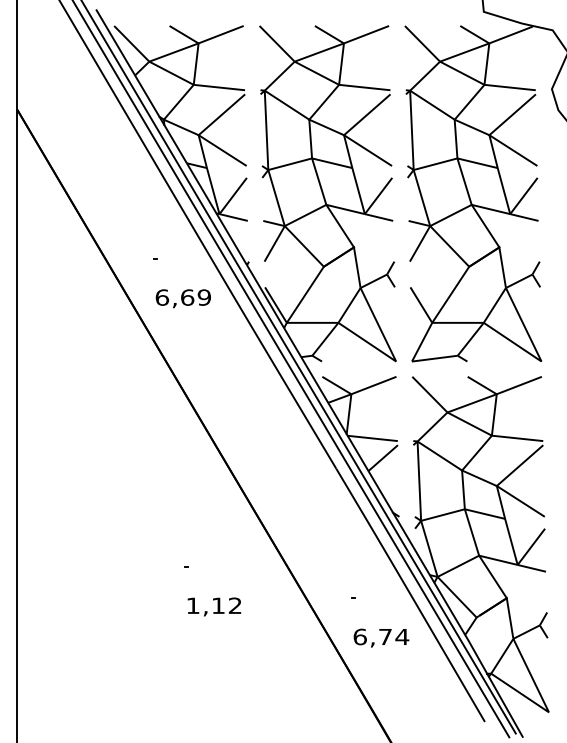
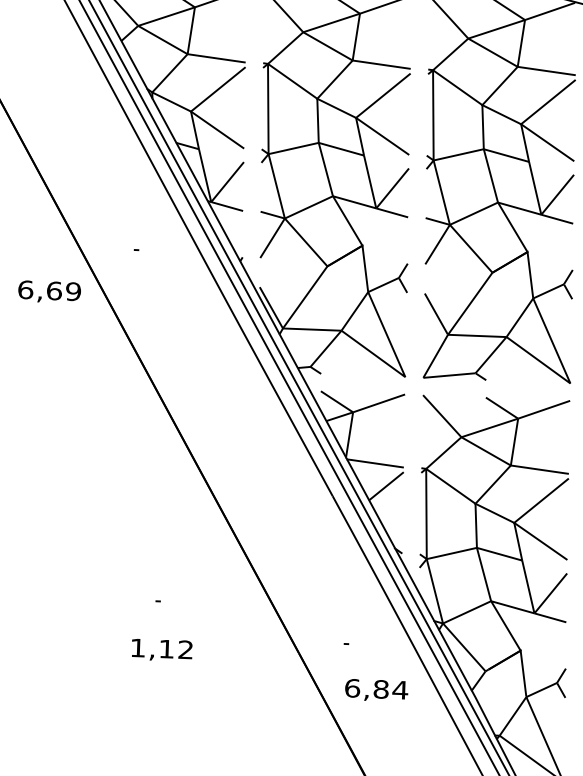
text: (182, 298) -> (48, 291), moved
text: (214, 606) -> (162, 649), moved
text: (385, 636) -> (381, 688), 6,74 -> 6,84

